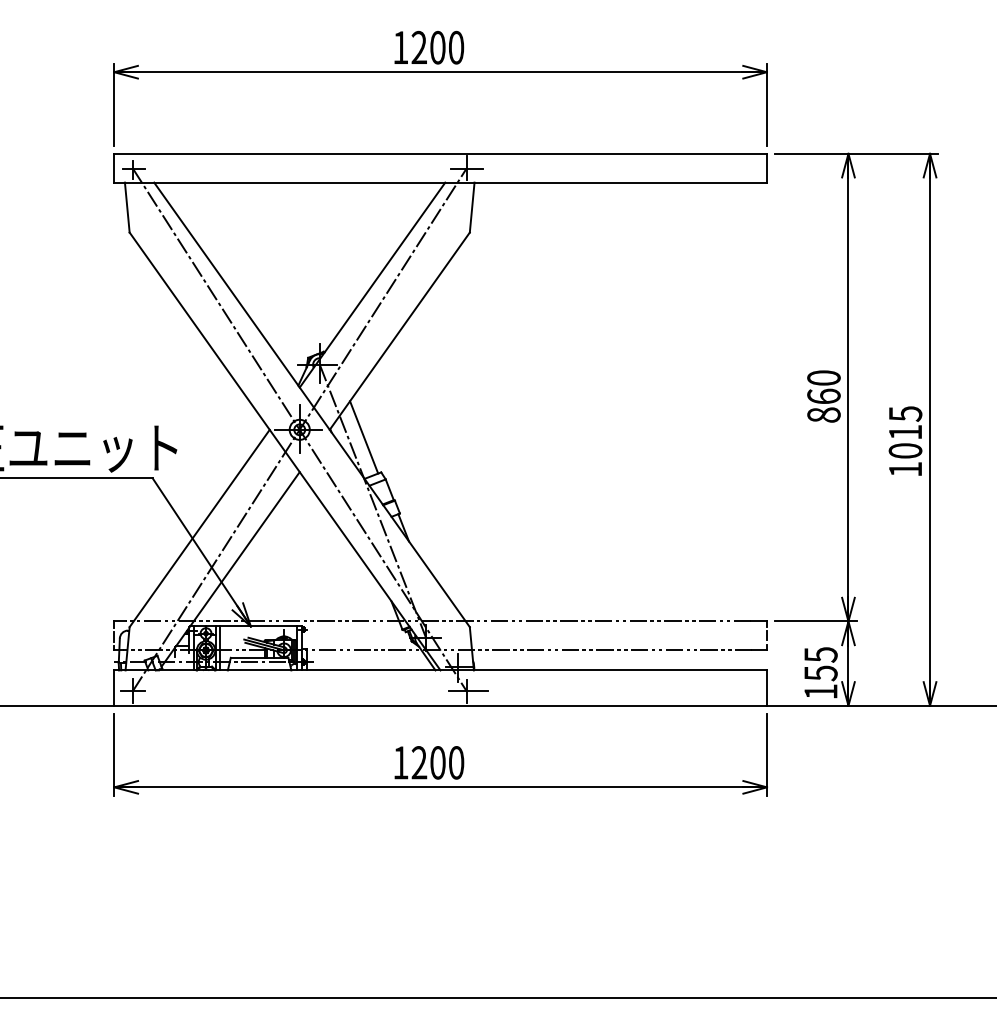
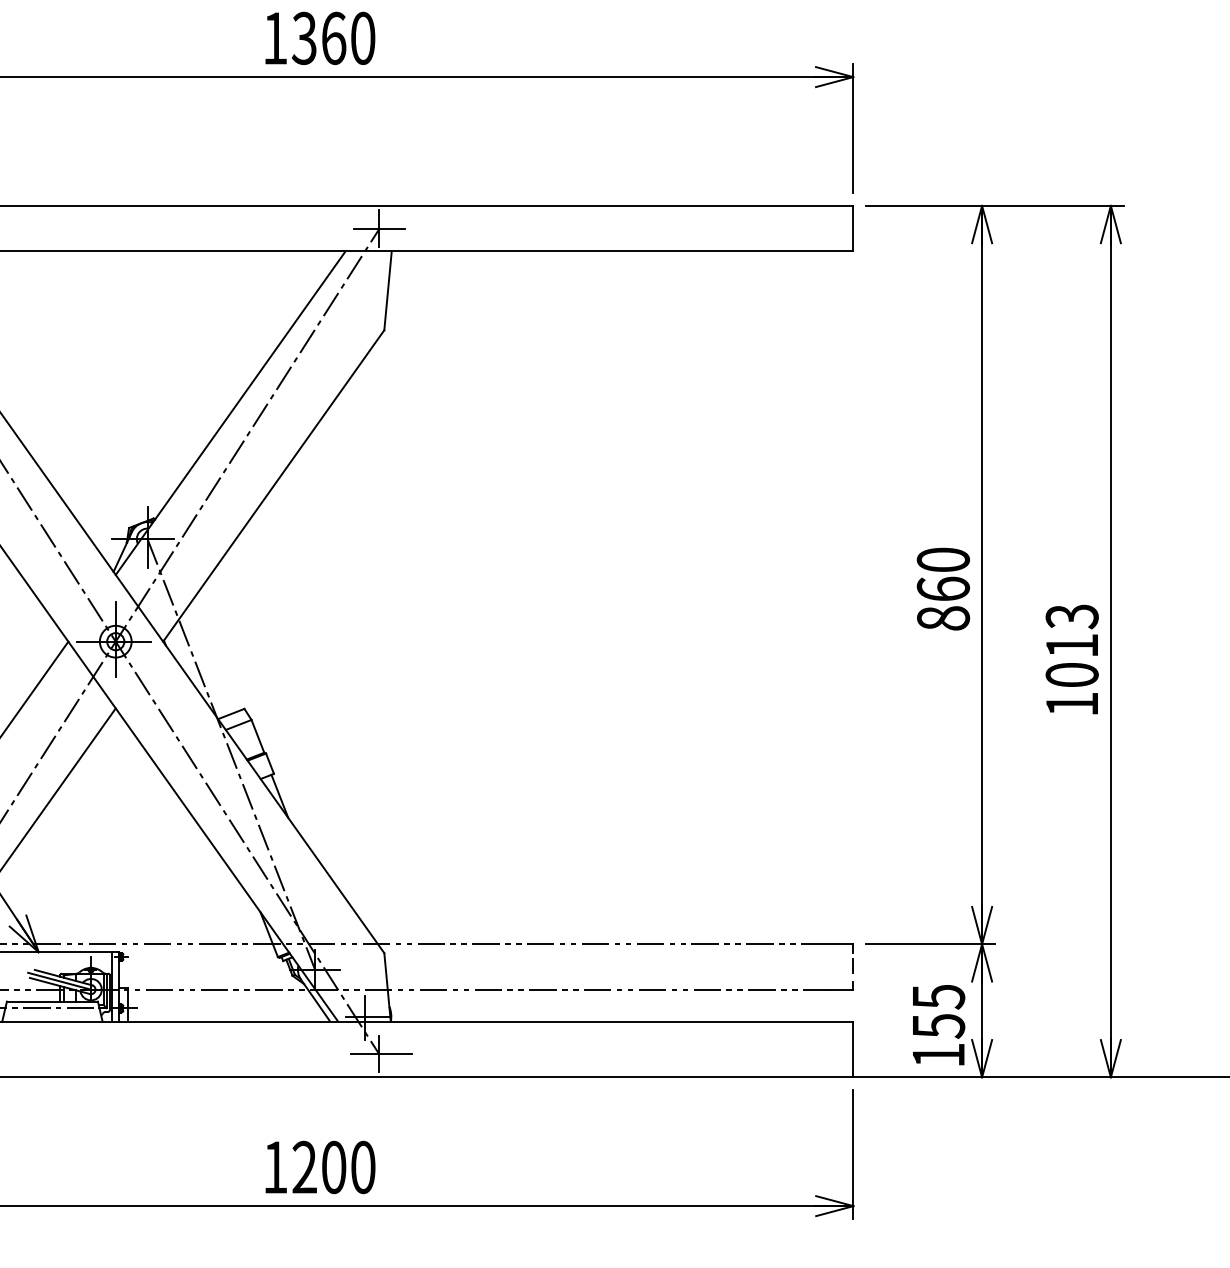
text: (428, 47) -> (319, 38), 1200 -> 1360
text: (904, 413) -> (1070, 615), 1015 -> 1013
line: (364, 437) -> (218, 653), removed

